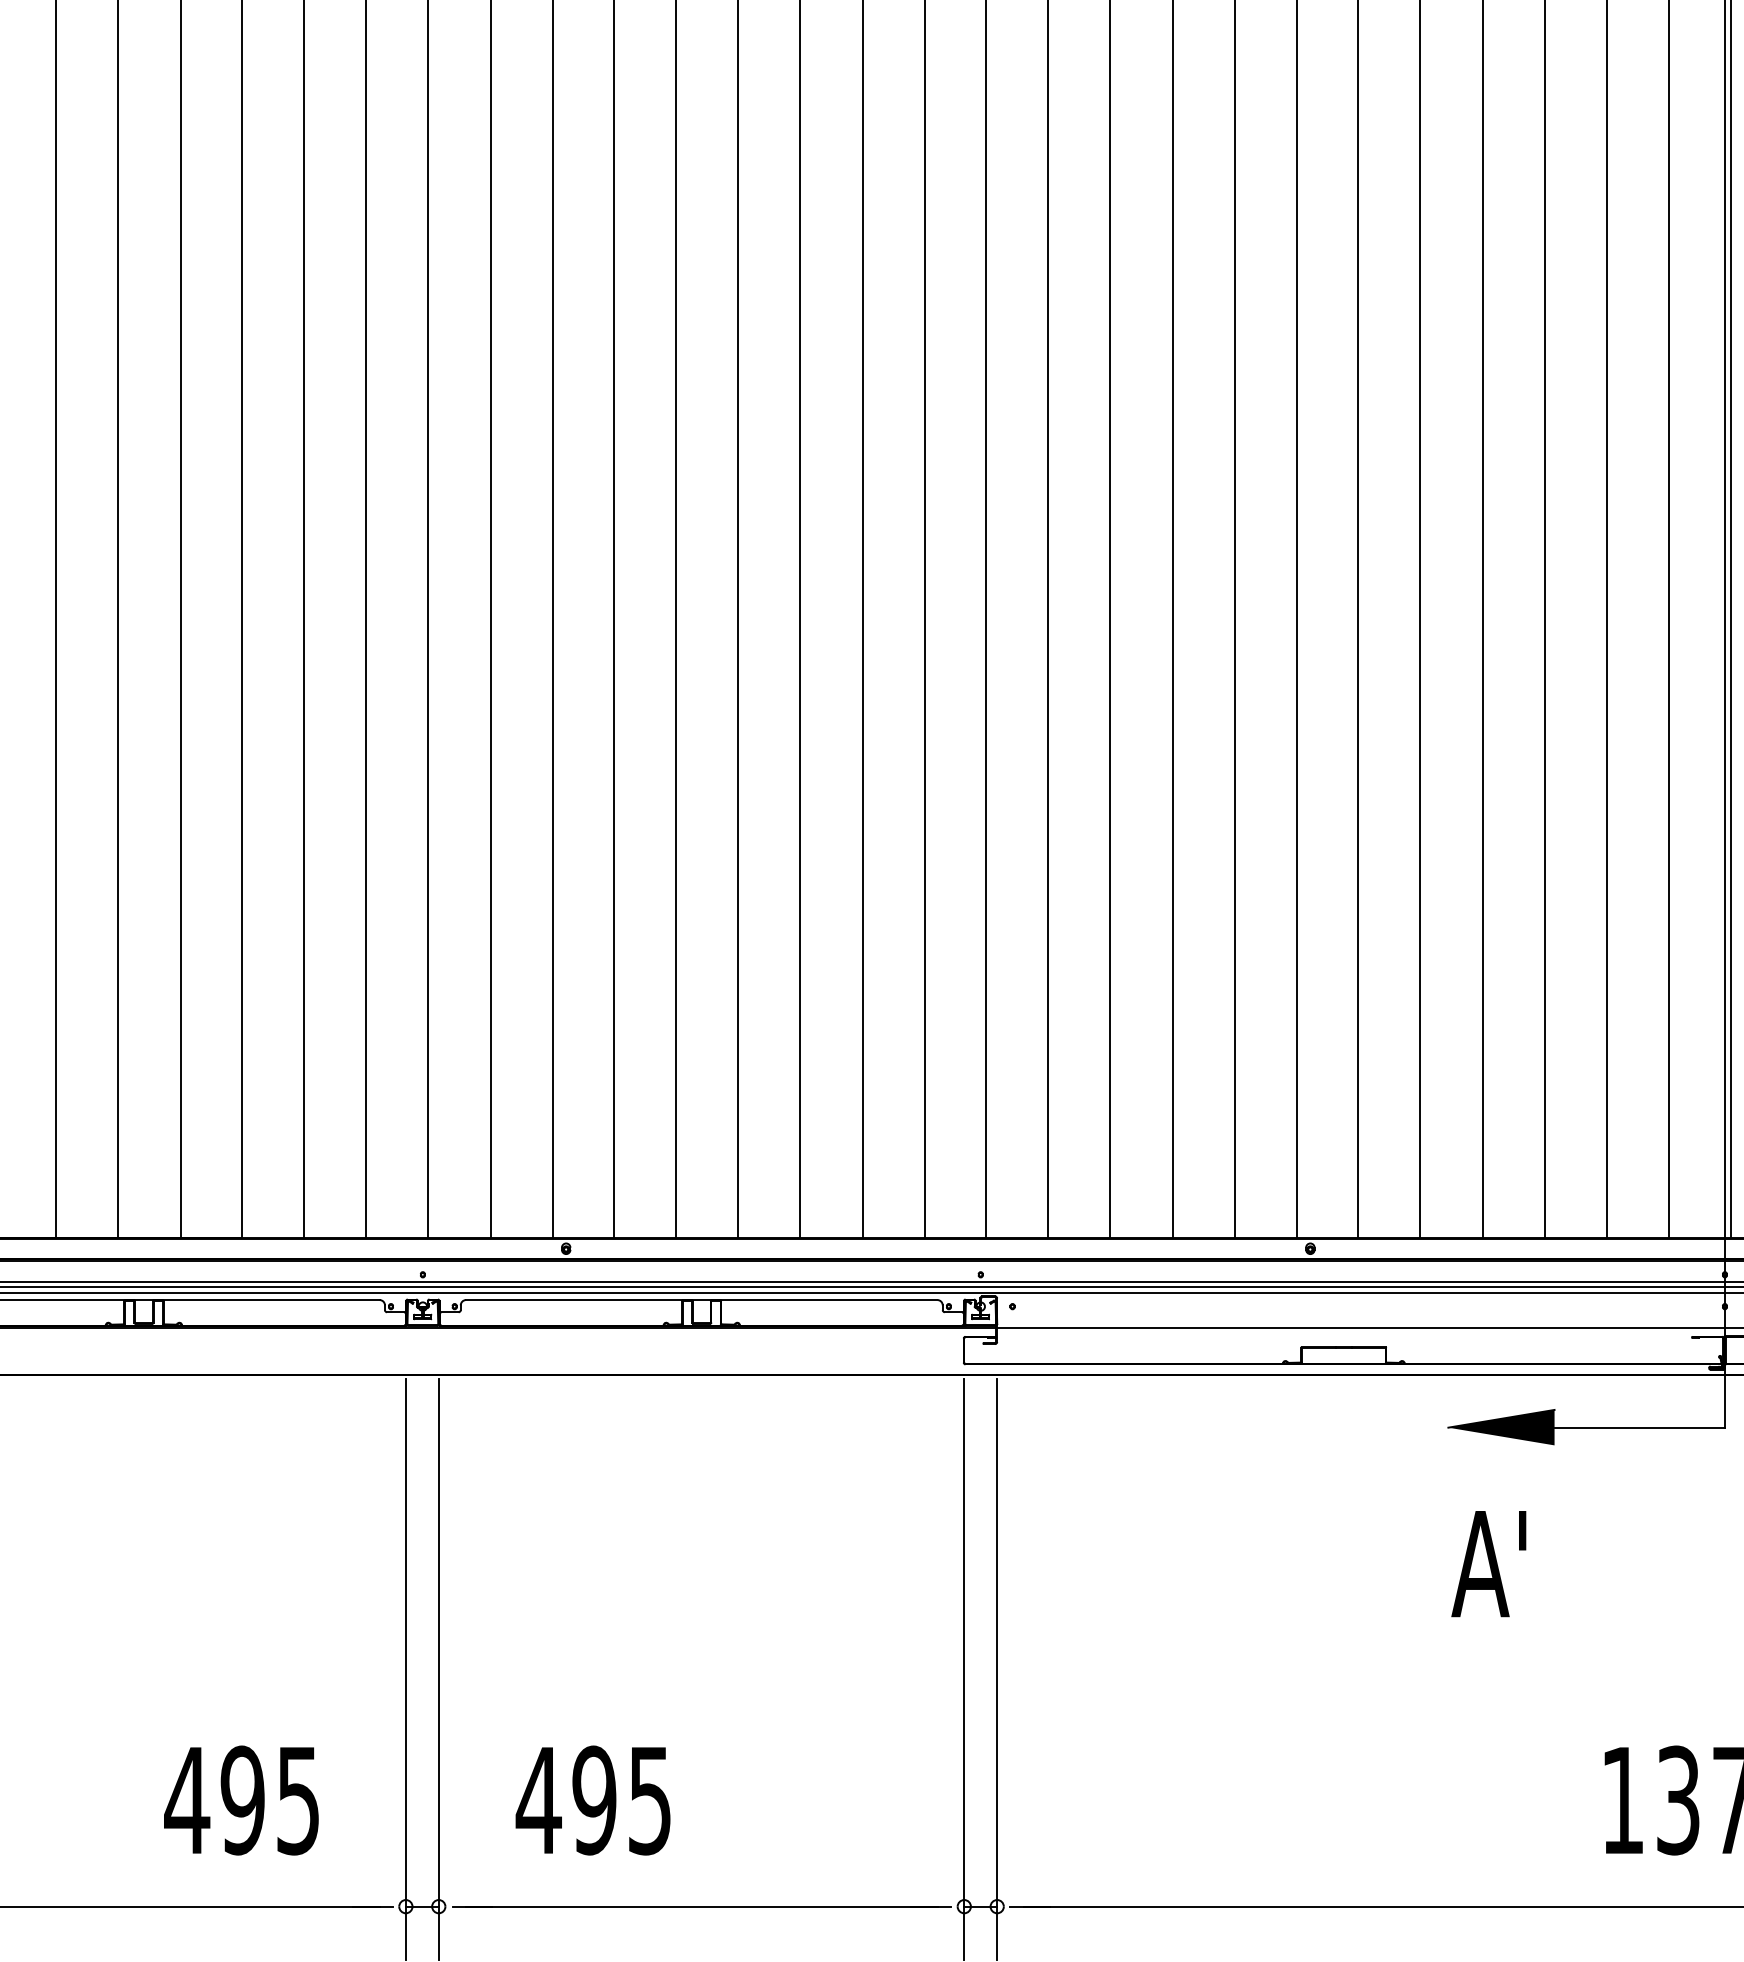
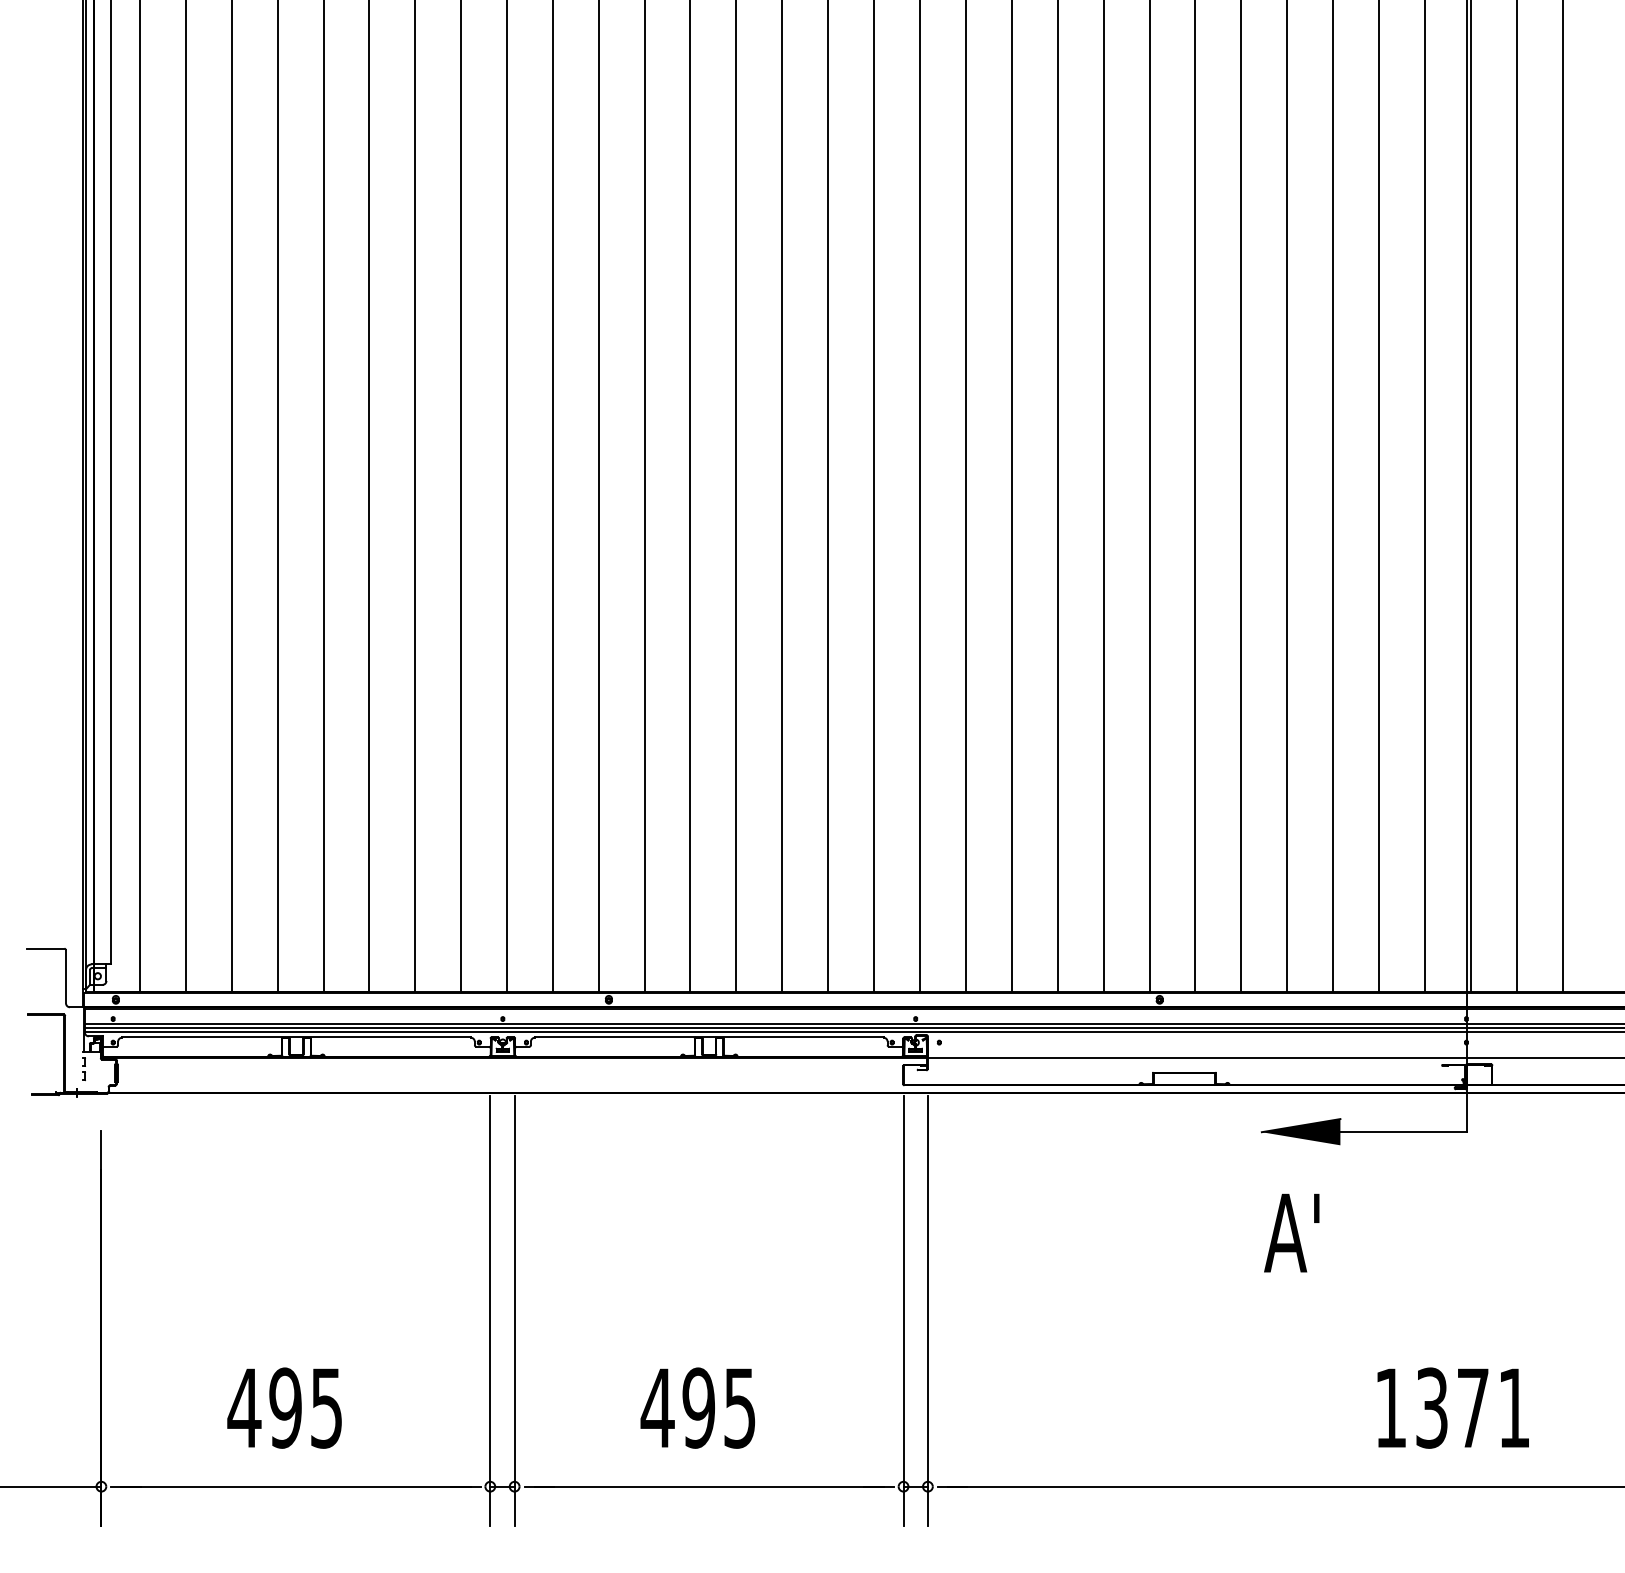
text: (241, 1799) -> (284, 1407), moved
text: (592, 1799) -> (697, 1407), moved

